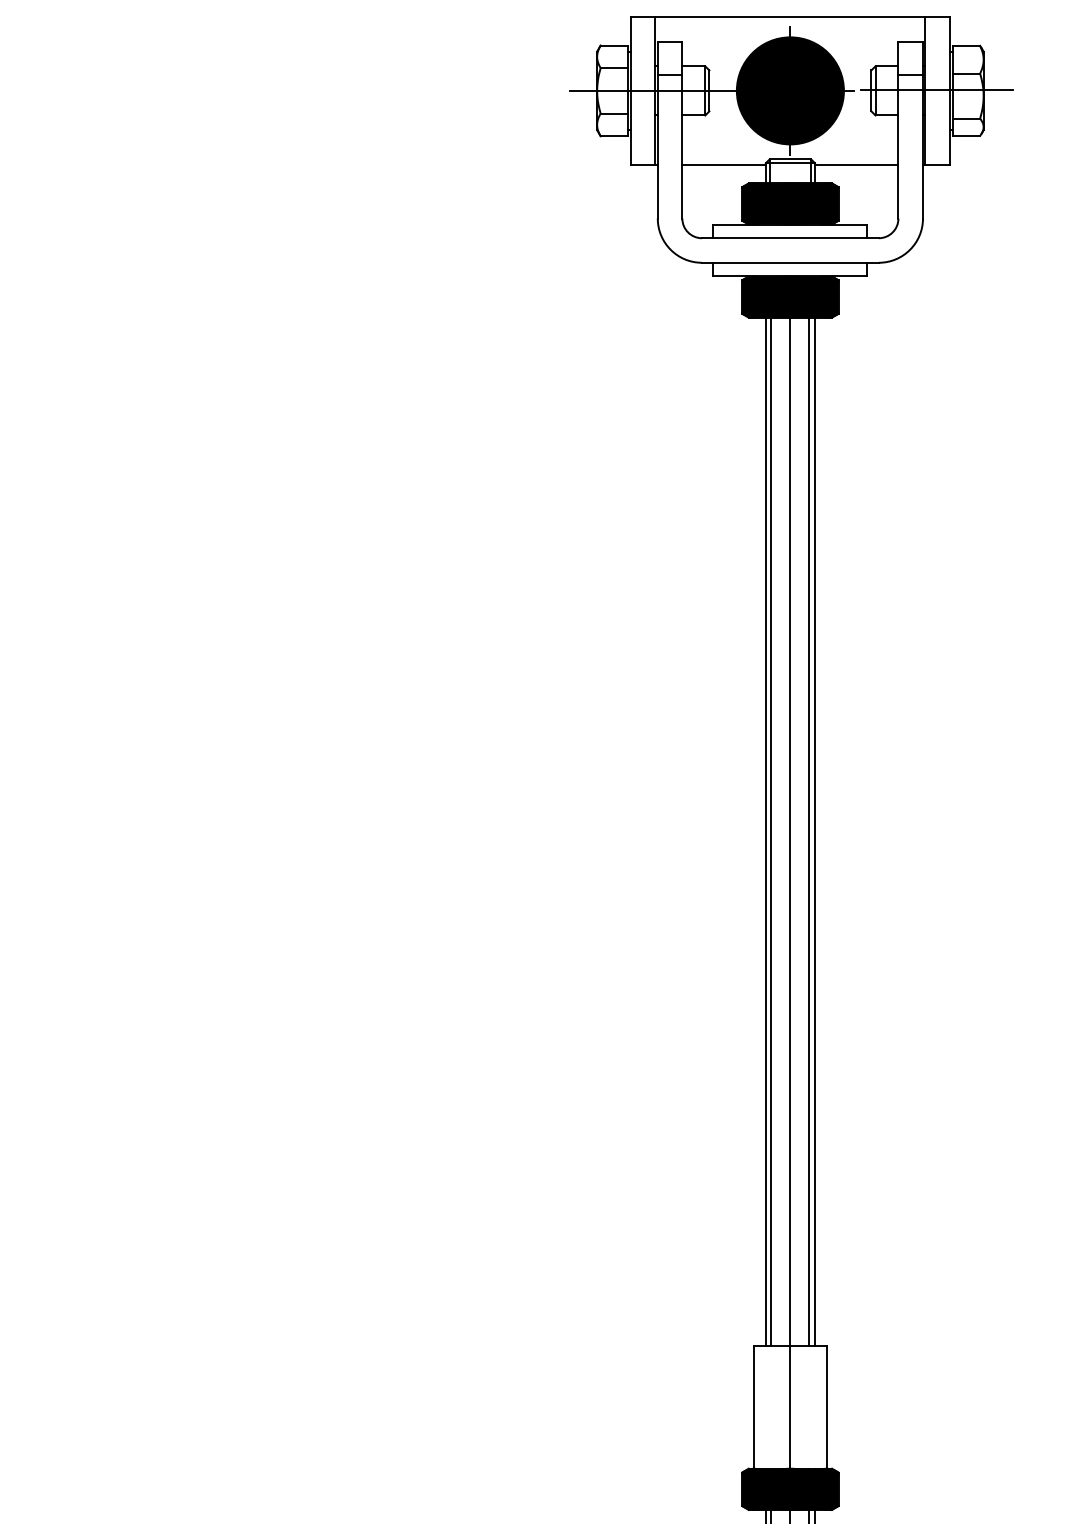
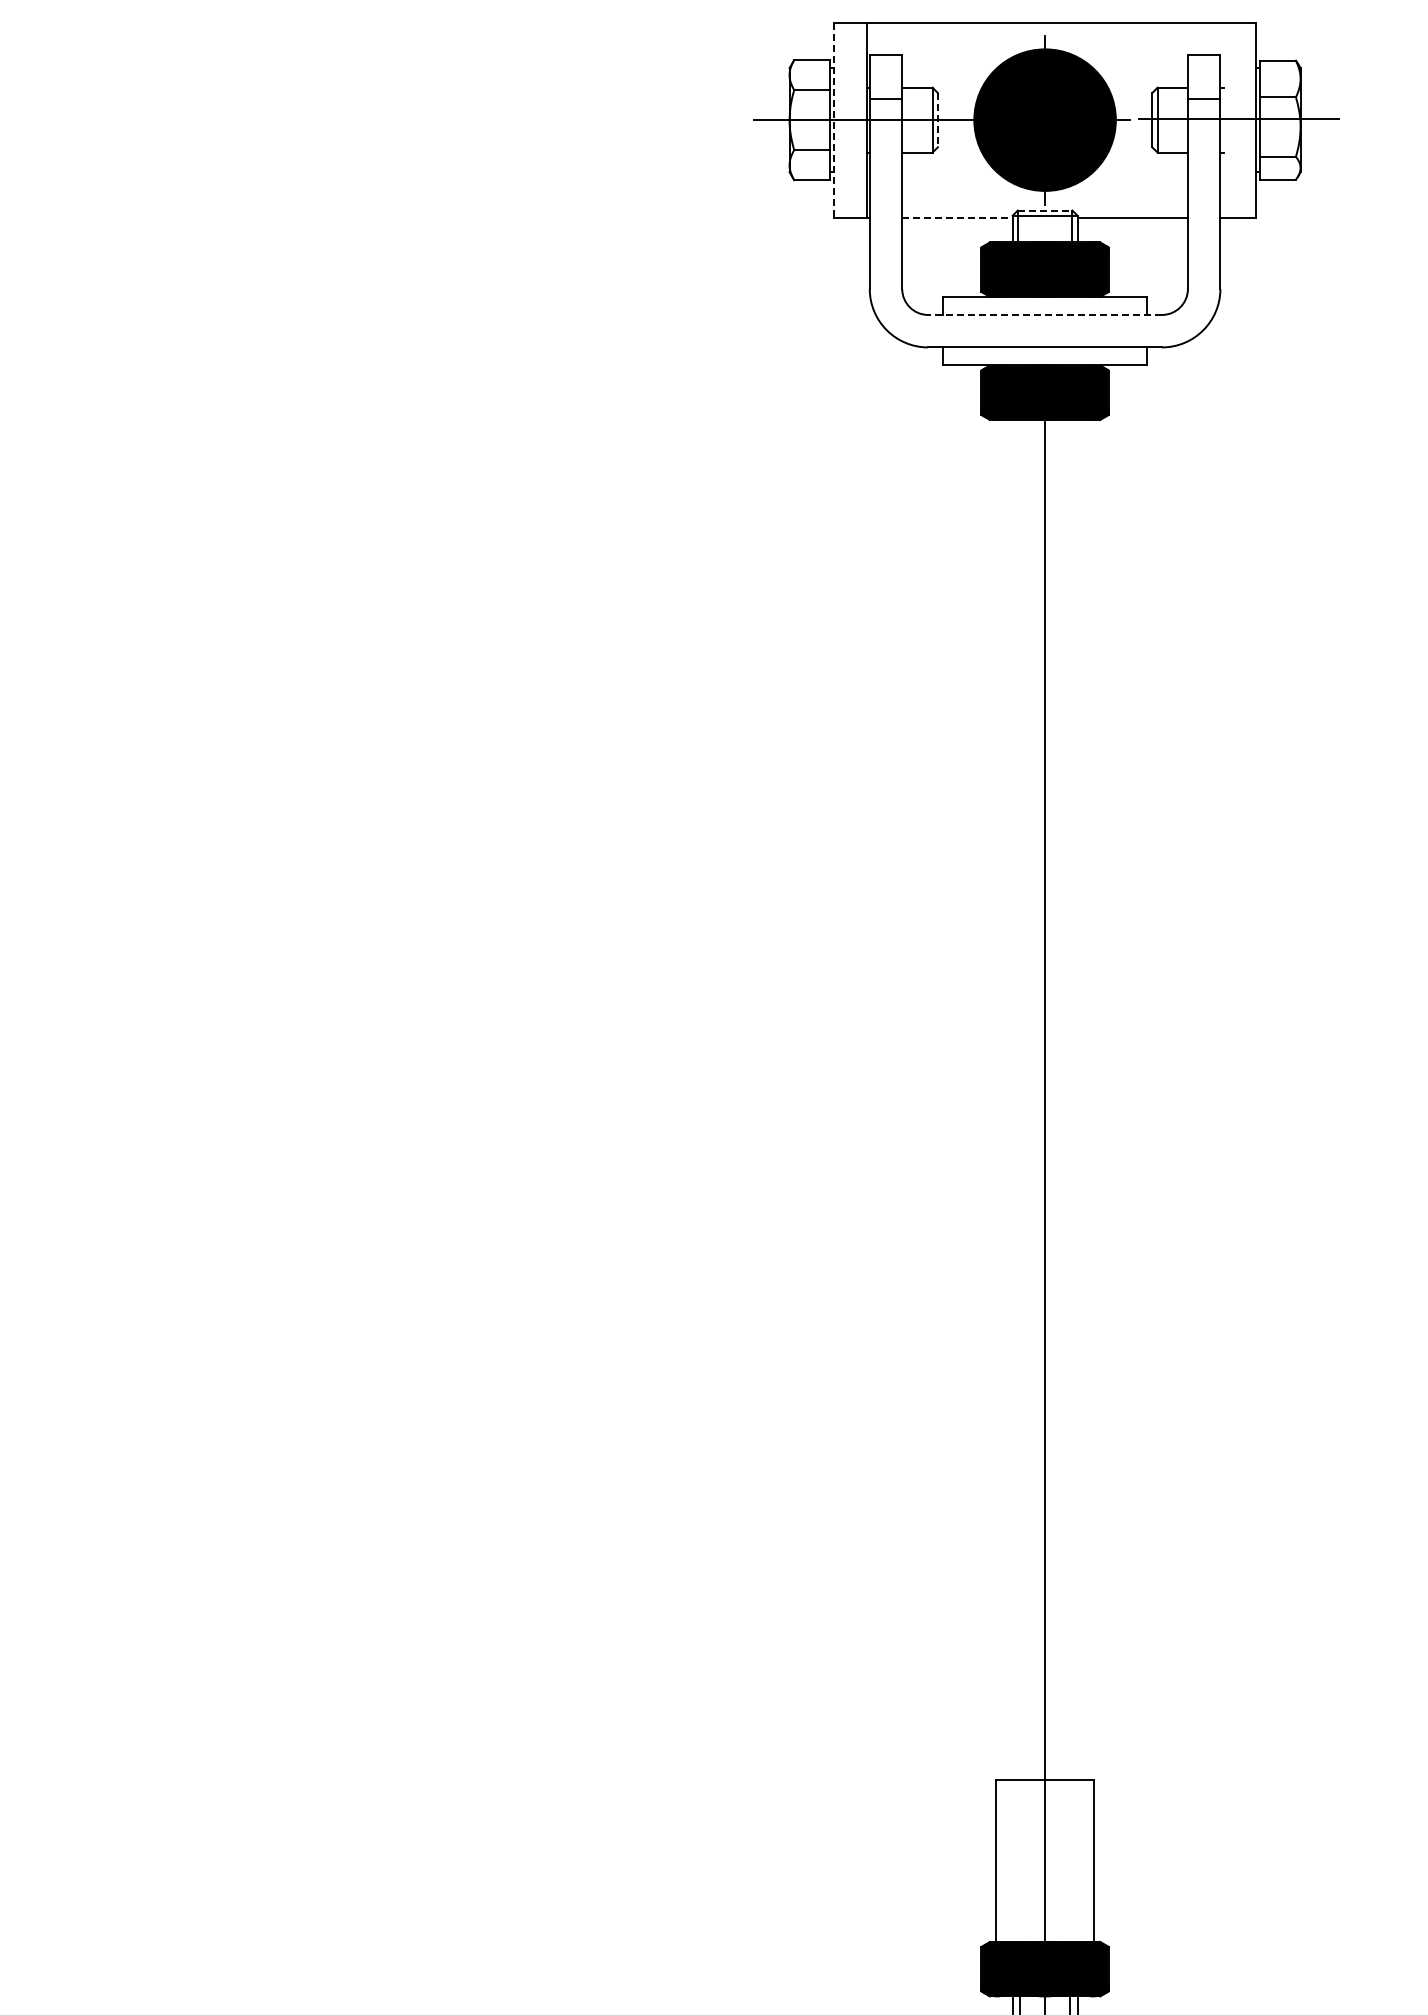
line: (925, 90) -> (1223, 119), removed
line: (631, 91) -> (834, 120), solid -> dashed
line: (709, 91) -> (937, 120), solid -> dashed
line: (790, 159) -> (1045, 210), solid -> dashed
line: (724, 164) -> (957, 217), solid -> dashed
line: (790, 237) -> (1045, 314), solid -> dashed
line: (765, 831) -> (1012, 1099), removed
line: (771, 831) -> (1019, 1099), removed
line: (809, 831) -> (1070, 1099), removed
line: (814, 831) -> (1077, 1099), removed

